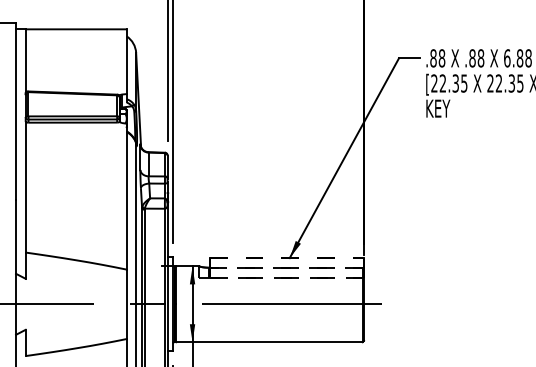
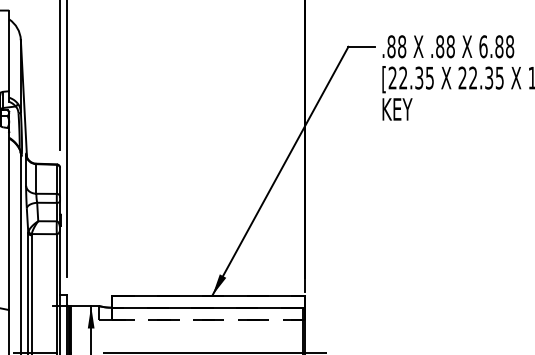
line: (287, 258) -> (209, 296), dashed -> solid
line: (285, 267) -> (207, 307), dashed -> solid

